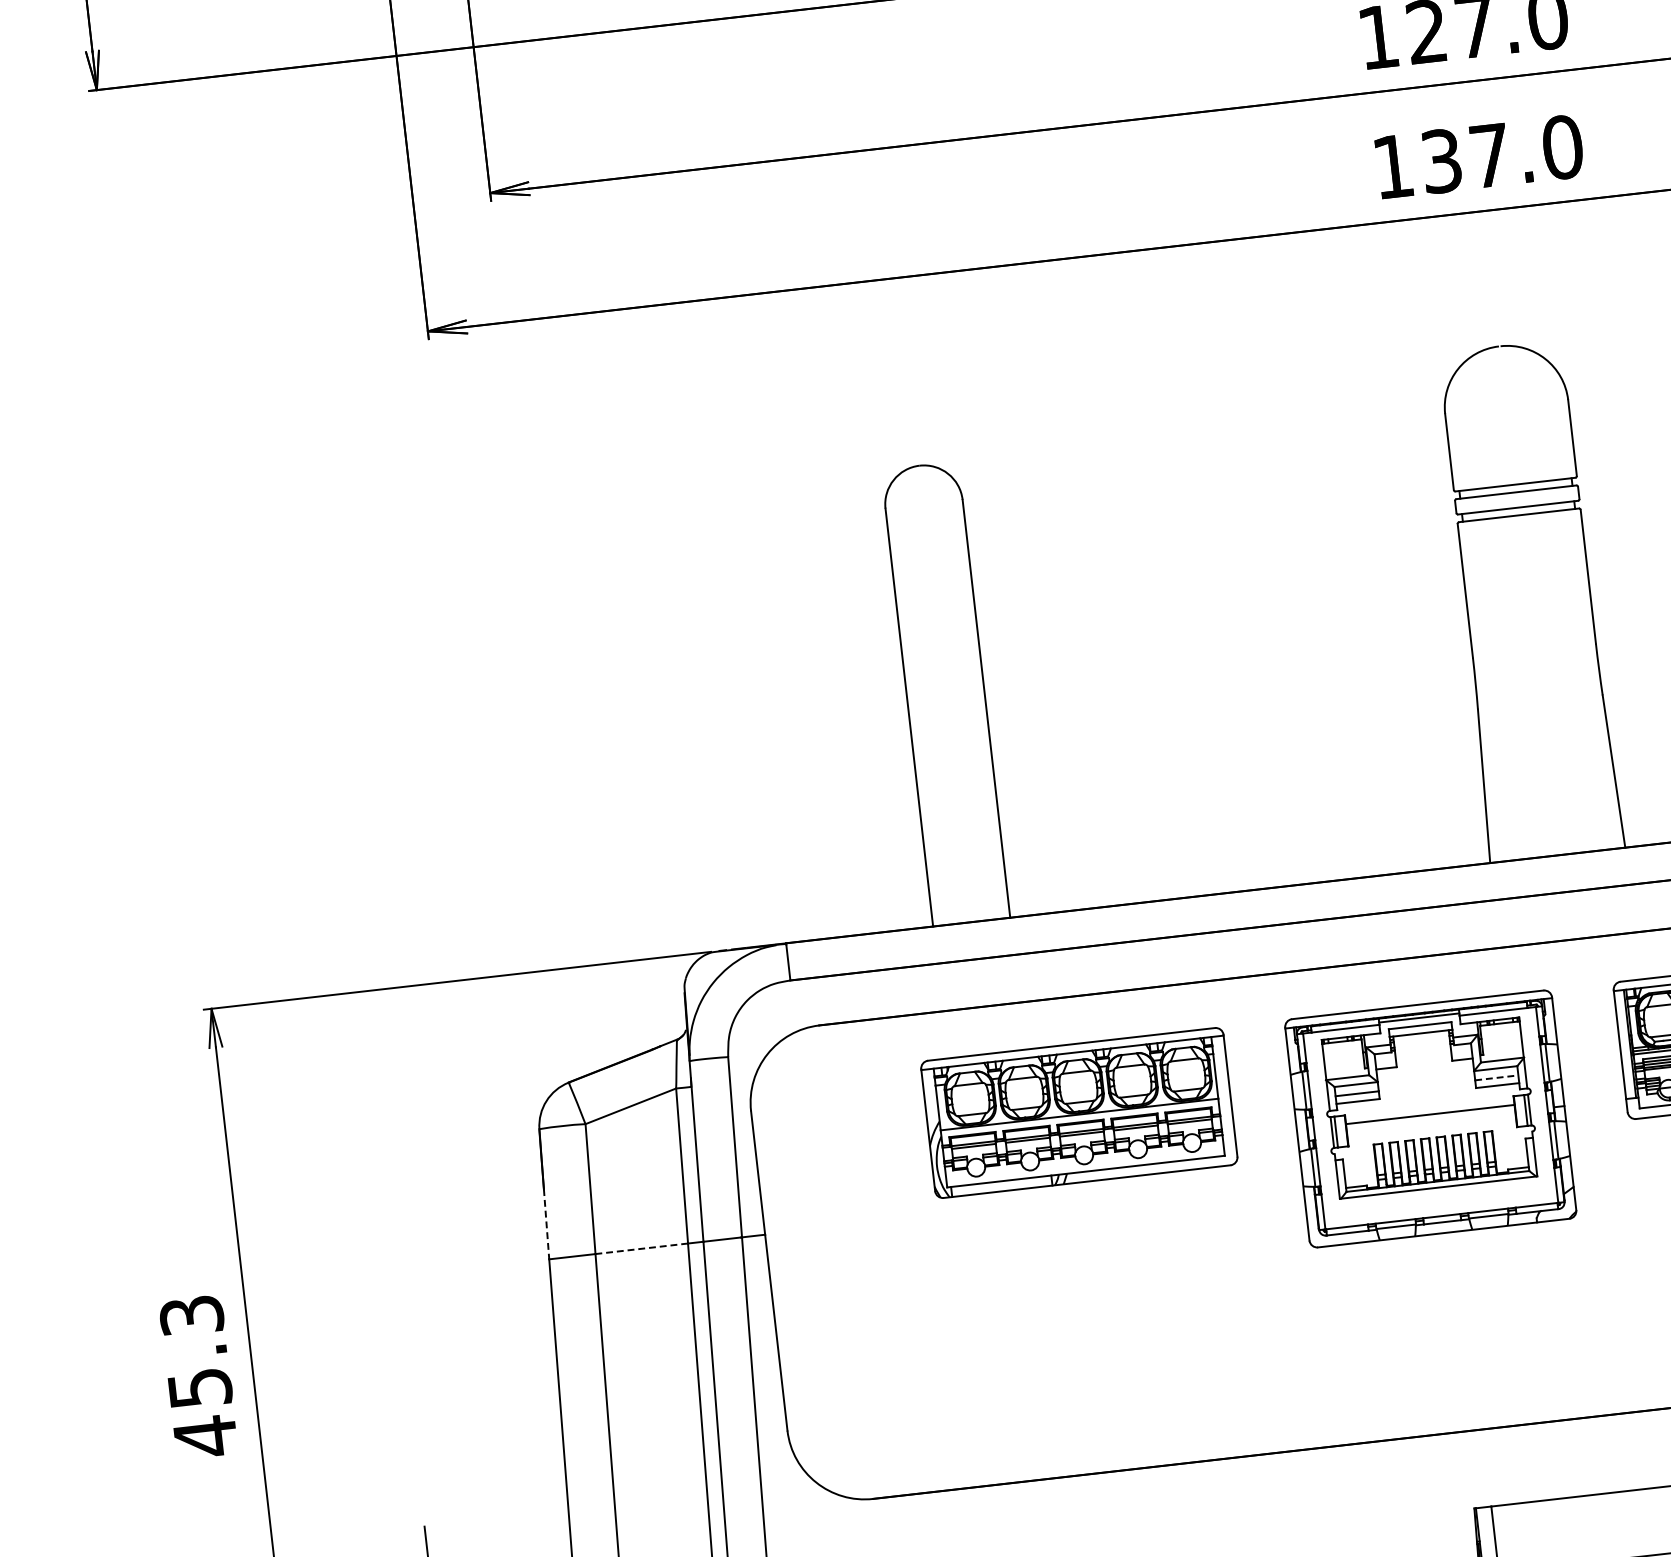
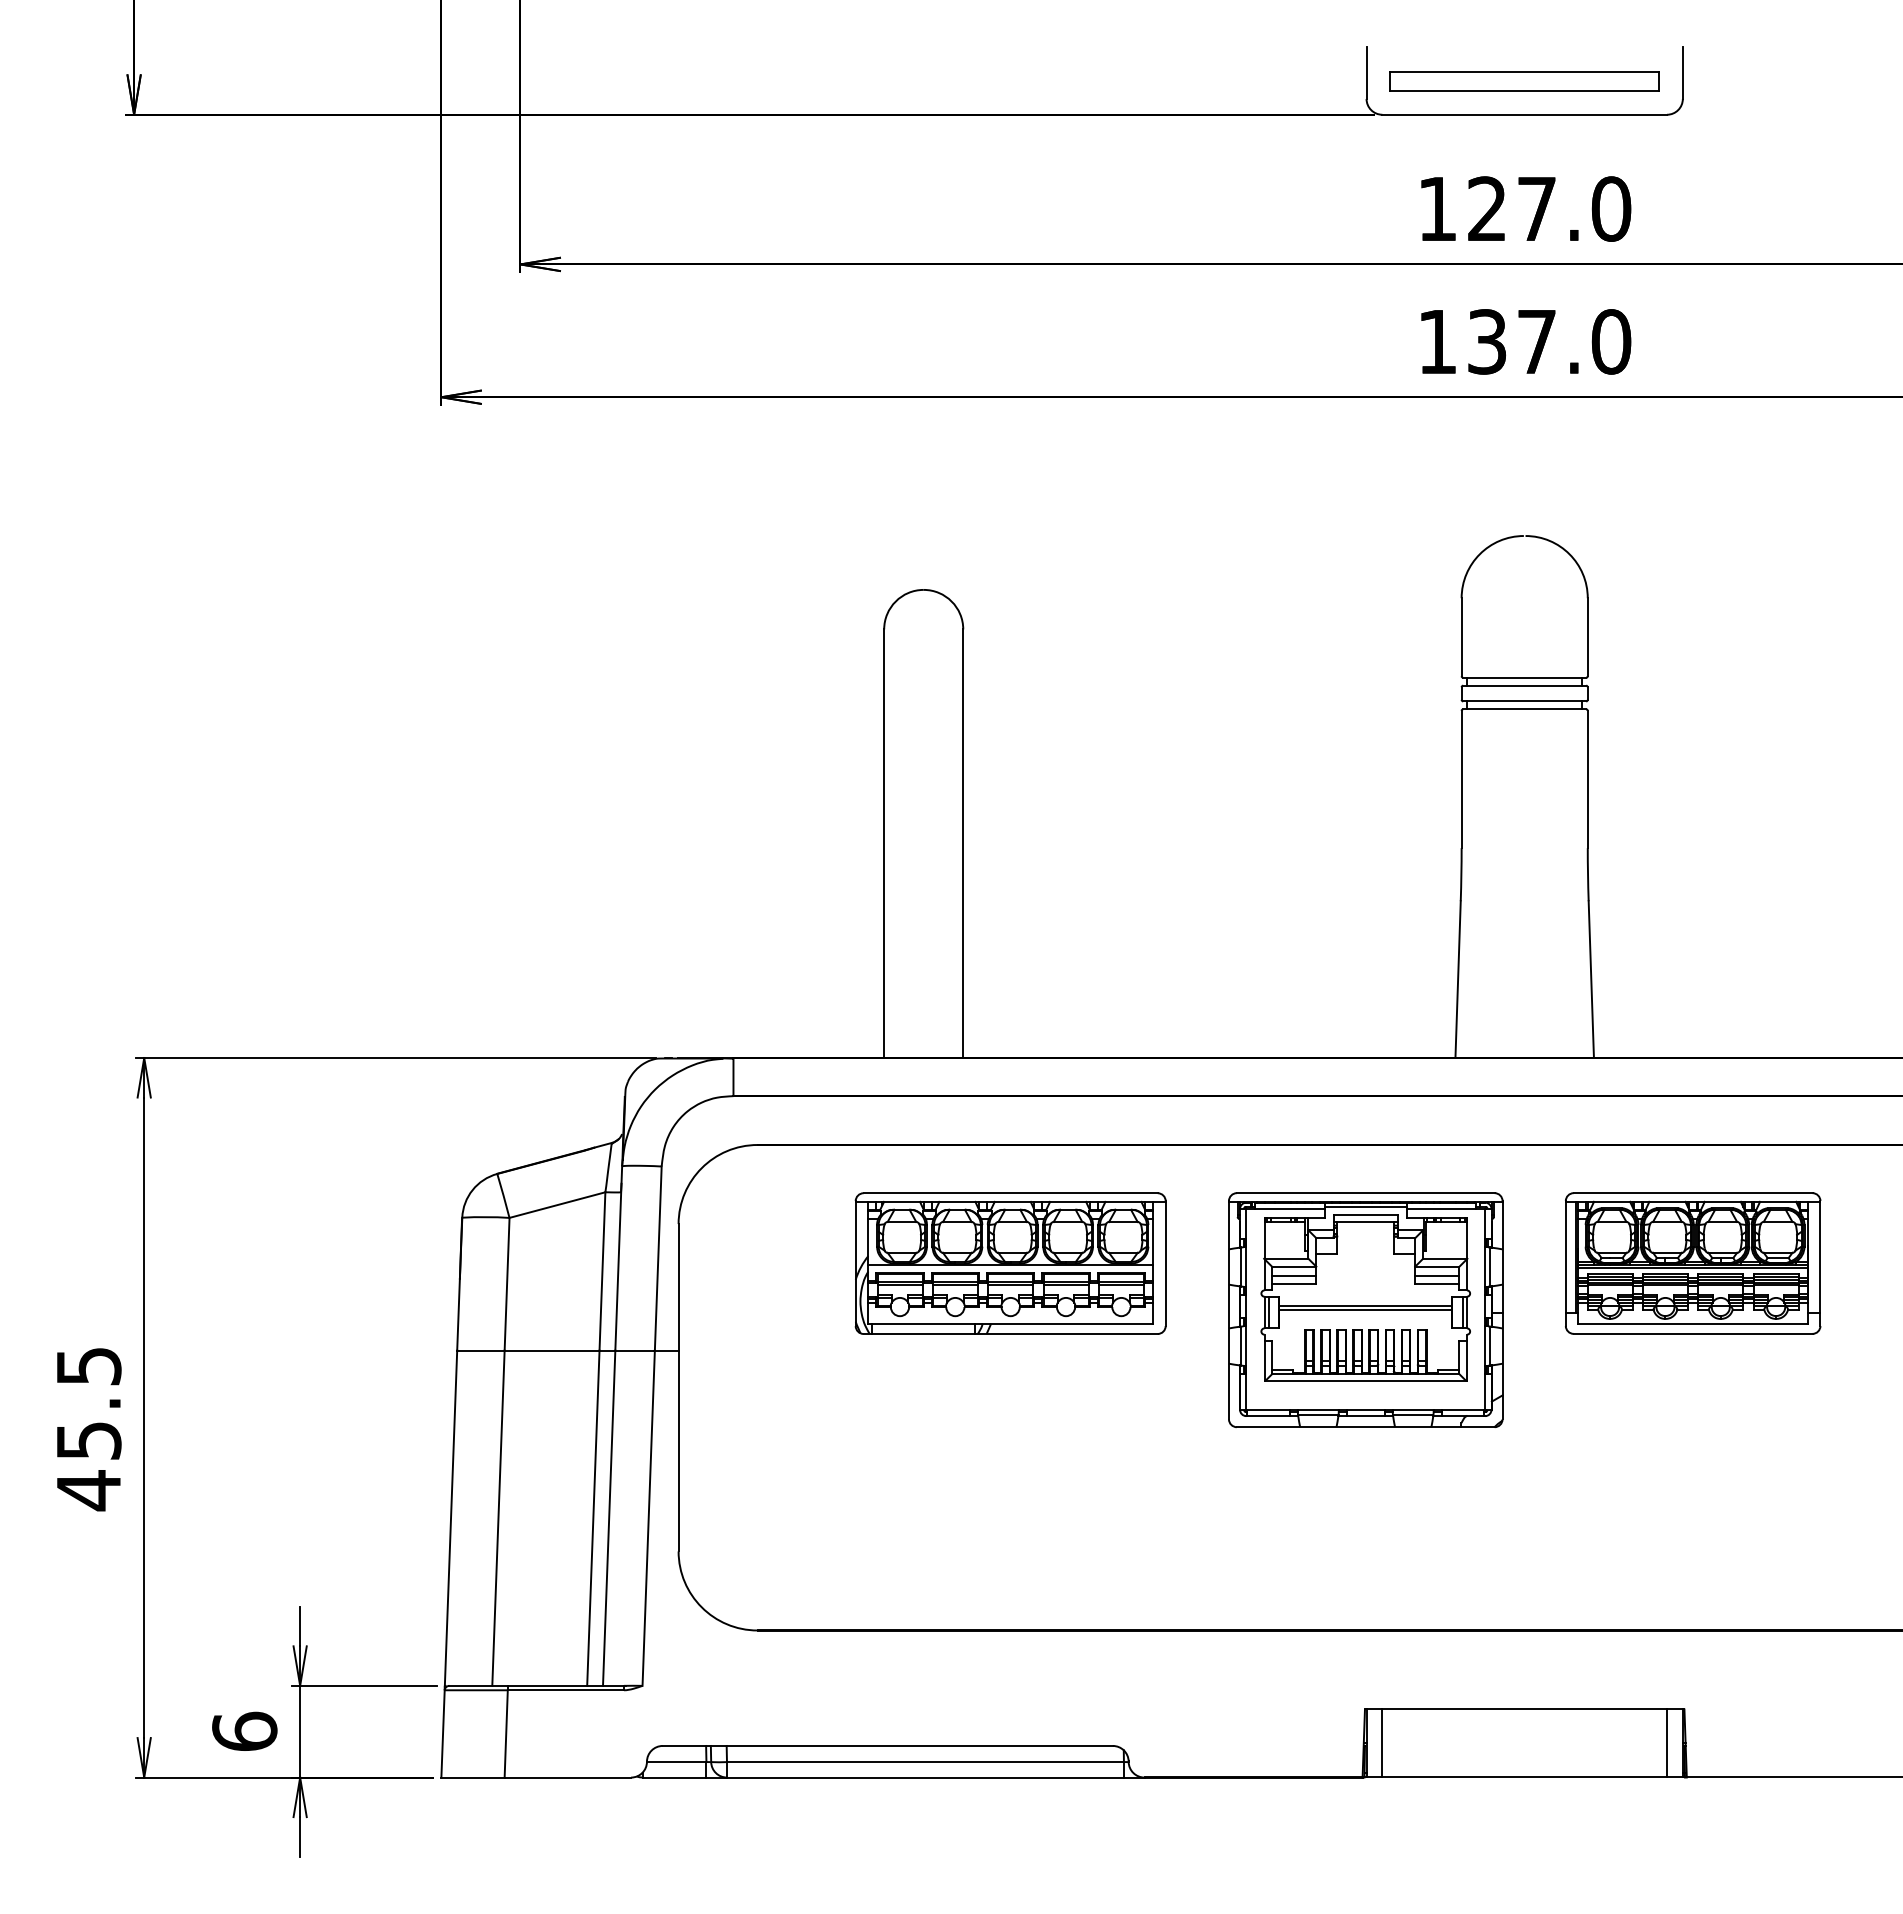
line: (1496, 1078) -> (1437, 1276), dashed -> solid
line: (1430, 1118) -> (1365, 1309), added
line: (546, 1224) -> (458, 1314), dashed -> solid
line: (641, 1248) -> (551, 1350), dashed -> solid
text: (191, 1314) -> (88, 1365), 45.3 -> 45.5

